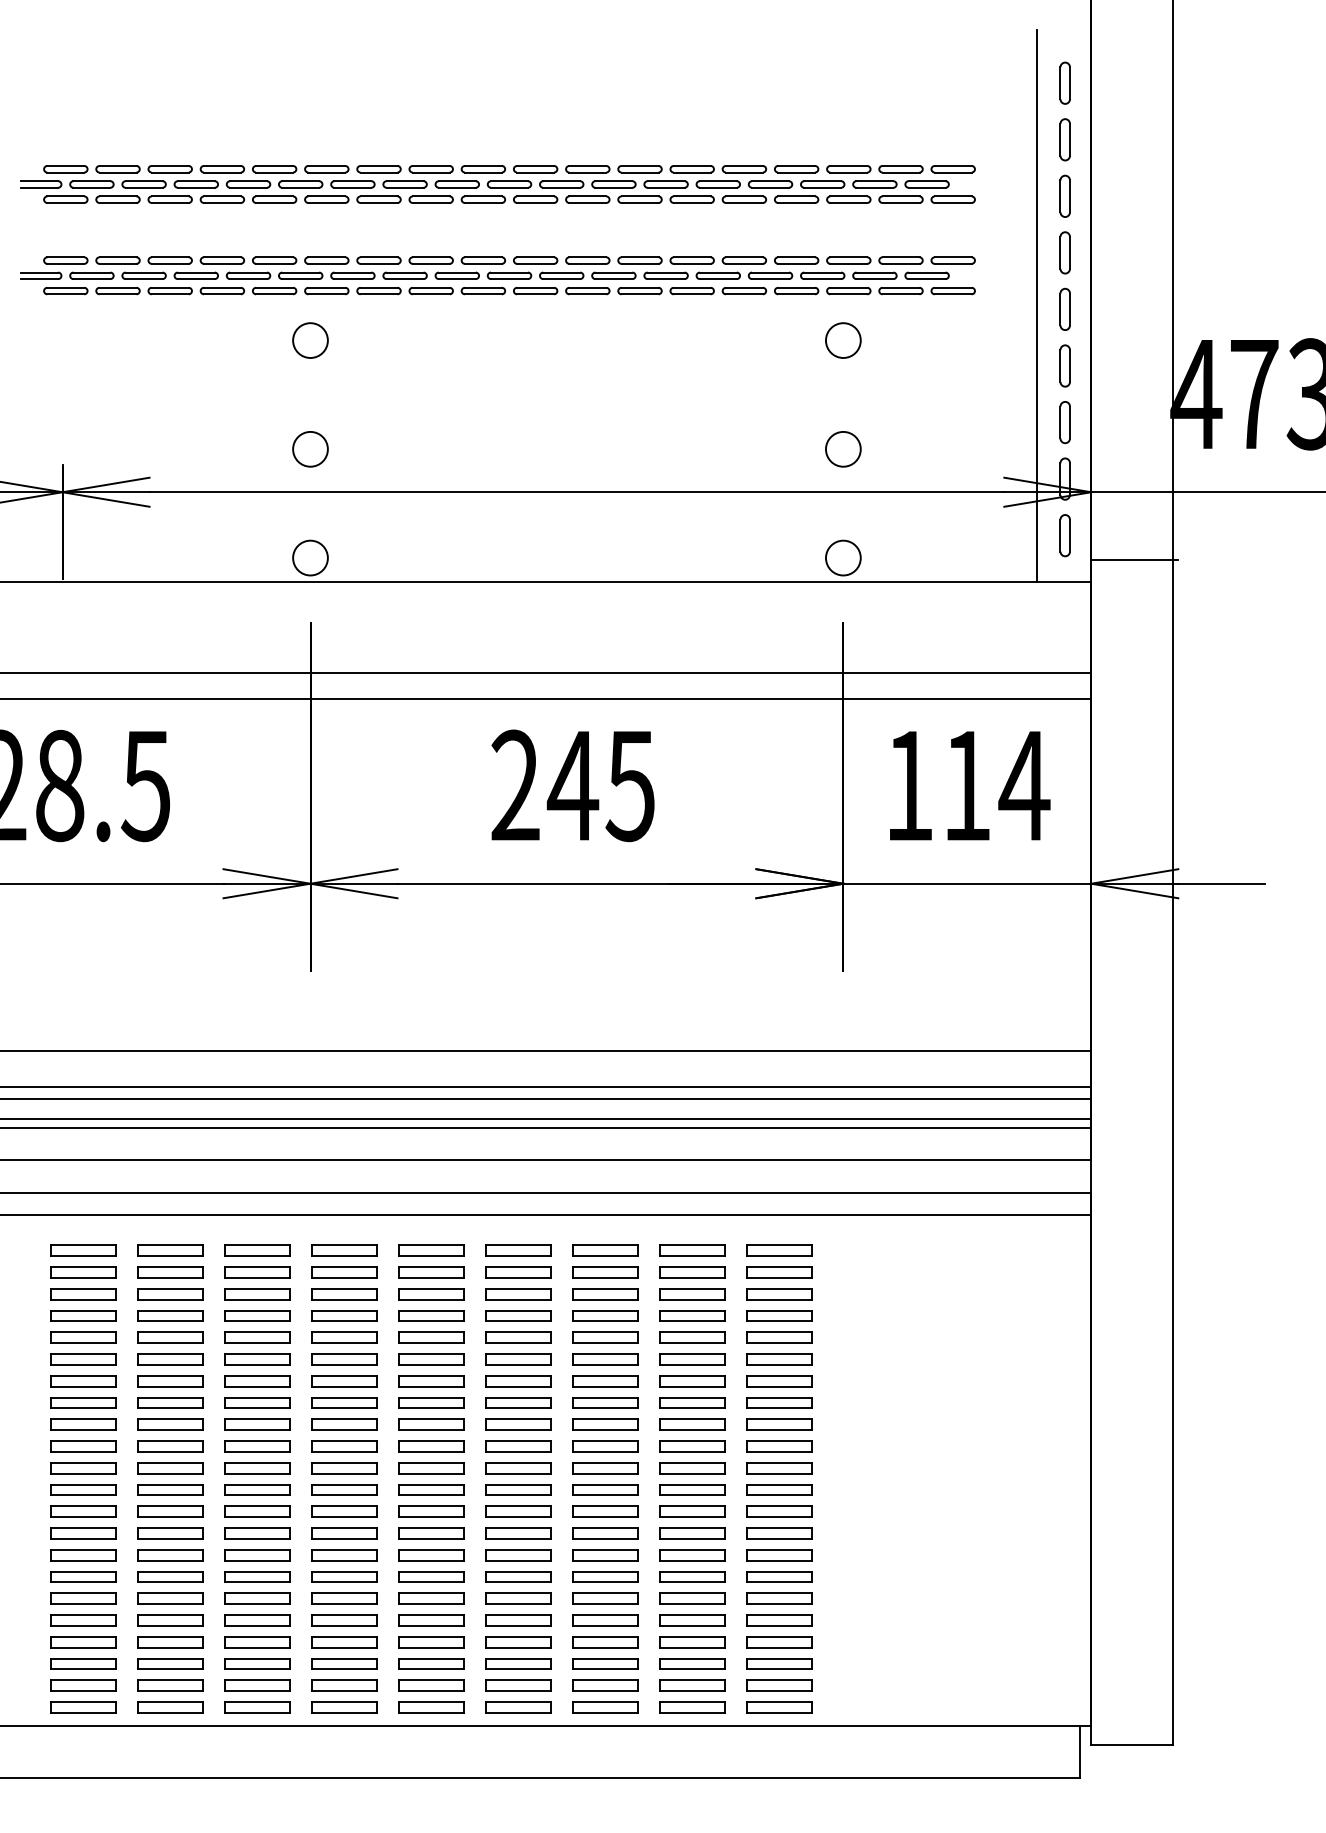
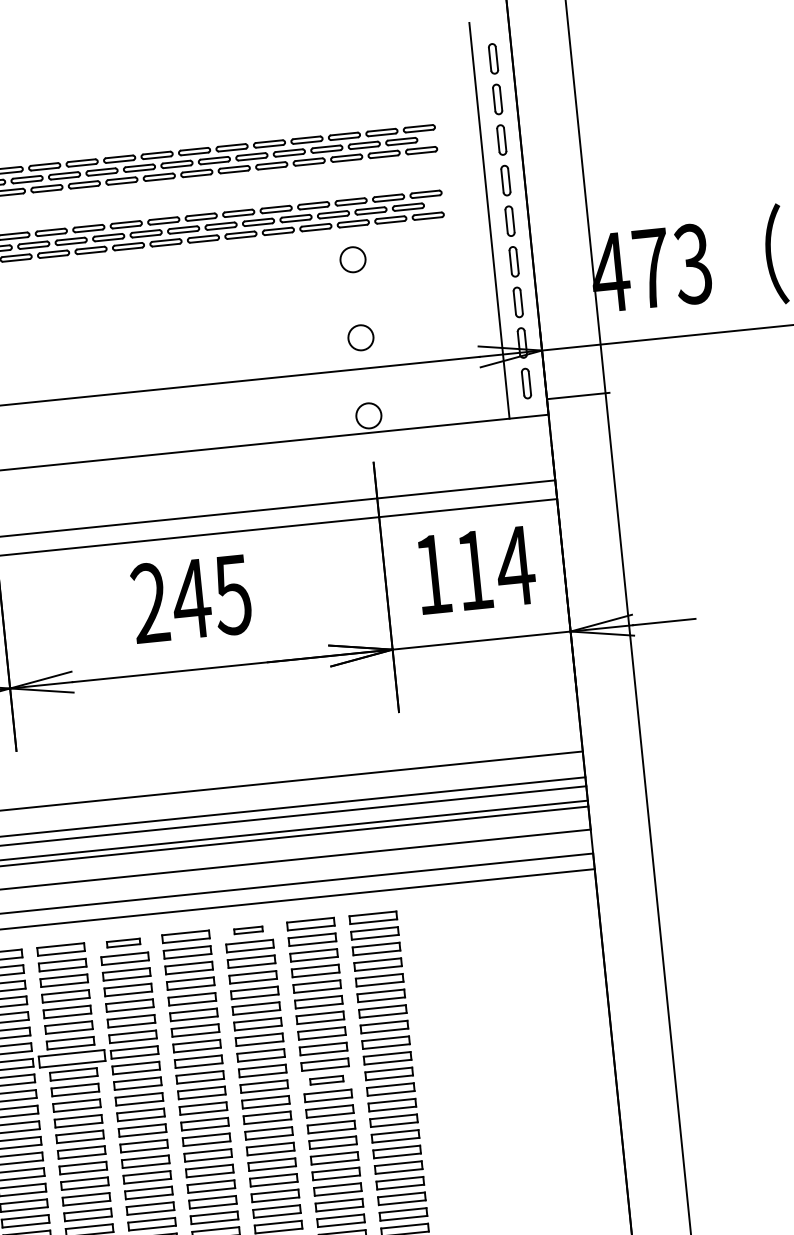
part: (431, 1250) -> (123, 942), size x0.7
part: (605, 1250) -> (248, 930), size x0.6
part: (344, 1402) -> (72, 1058), size x1.4
part: (692, 1468) -> (326, 1080), size x0.7

